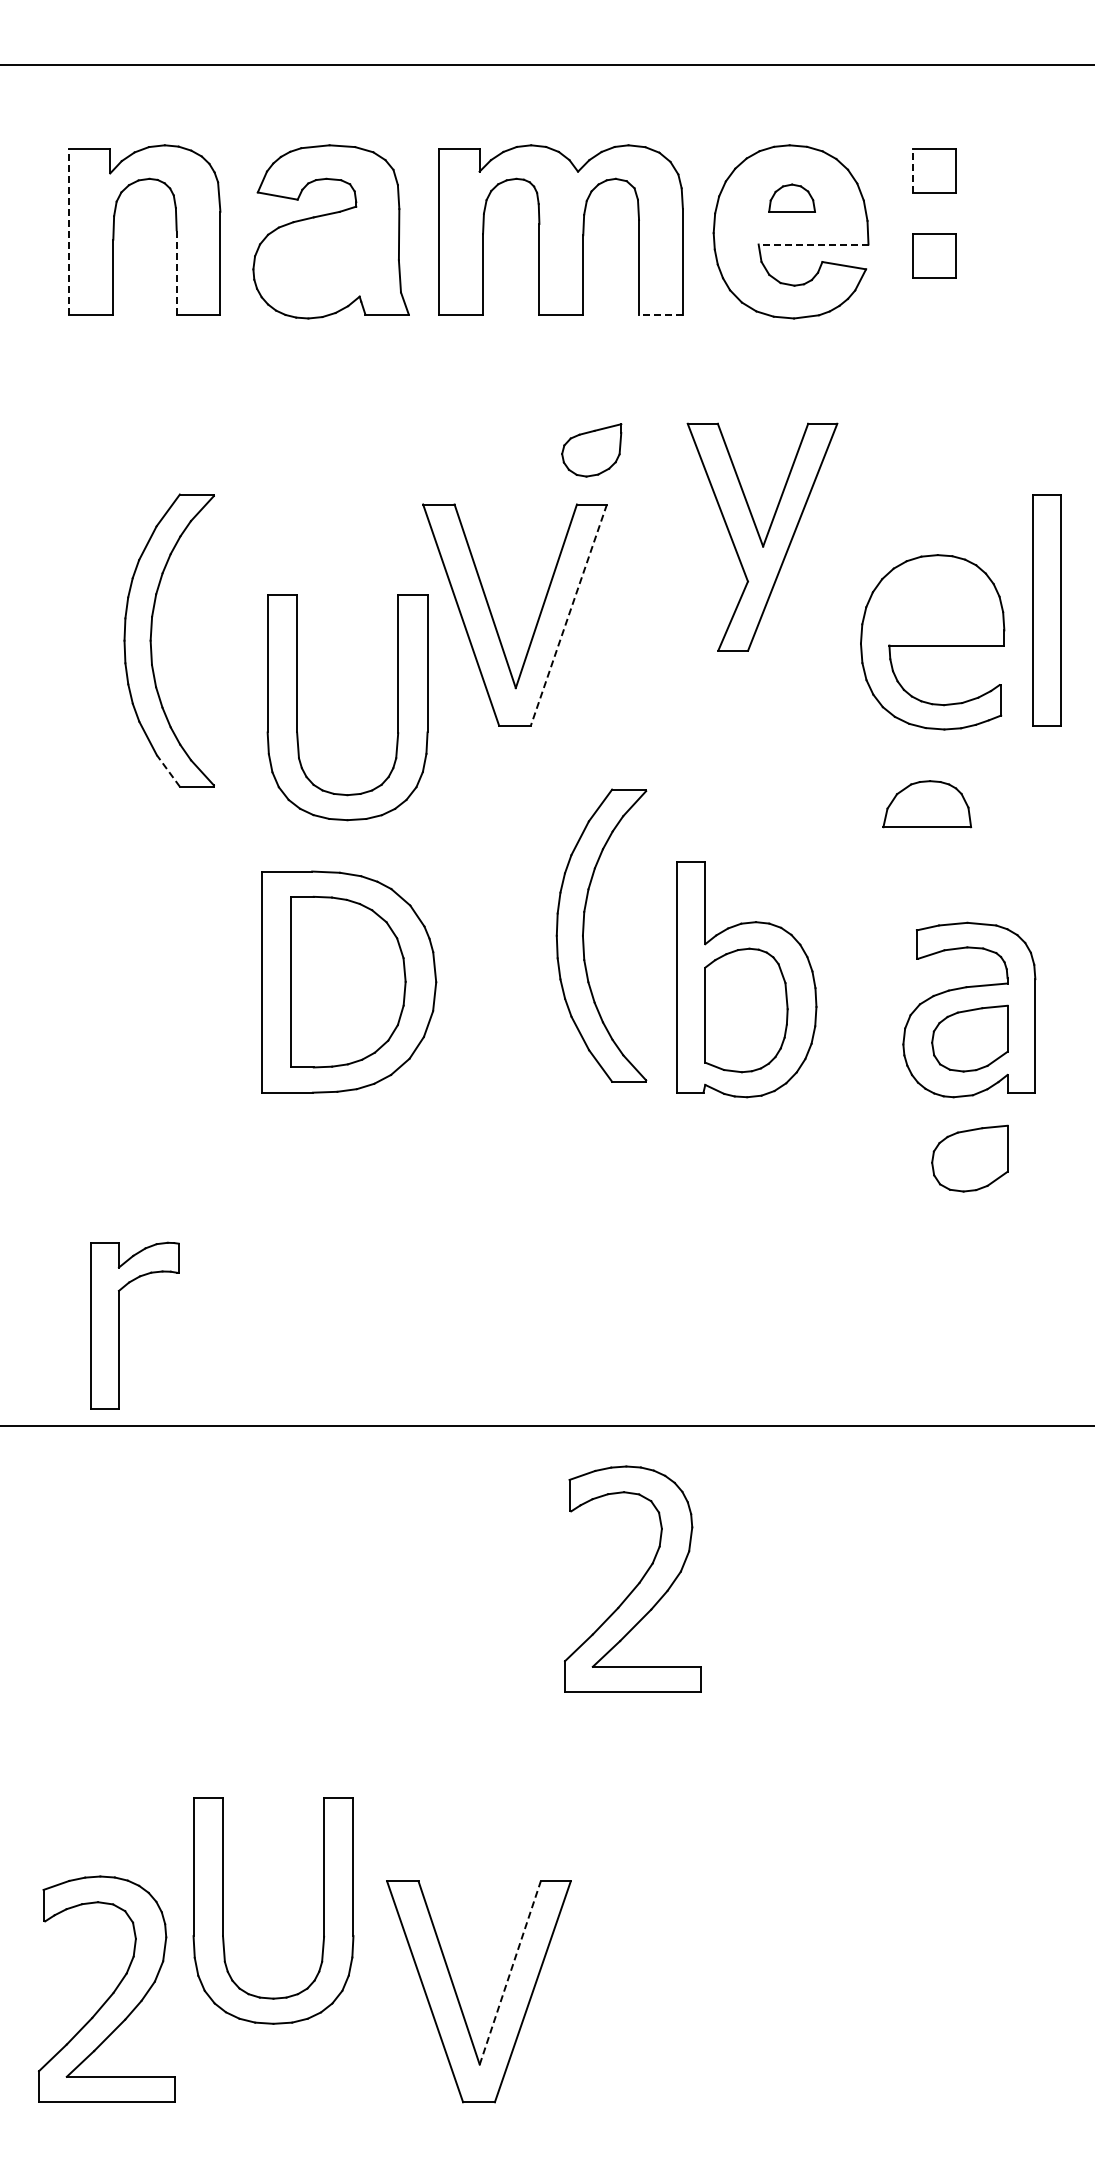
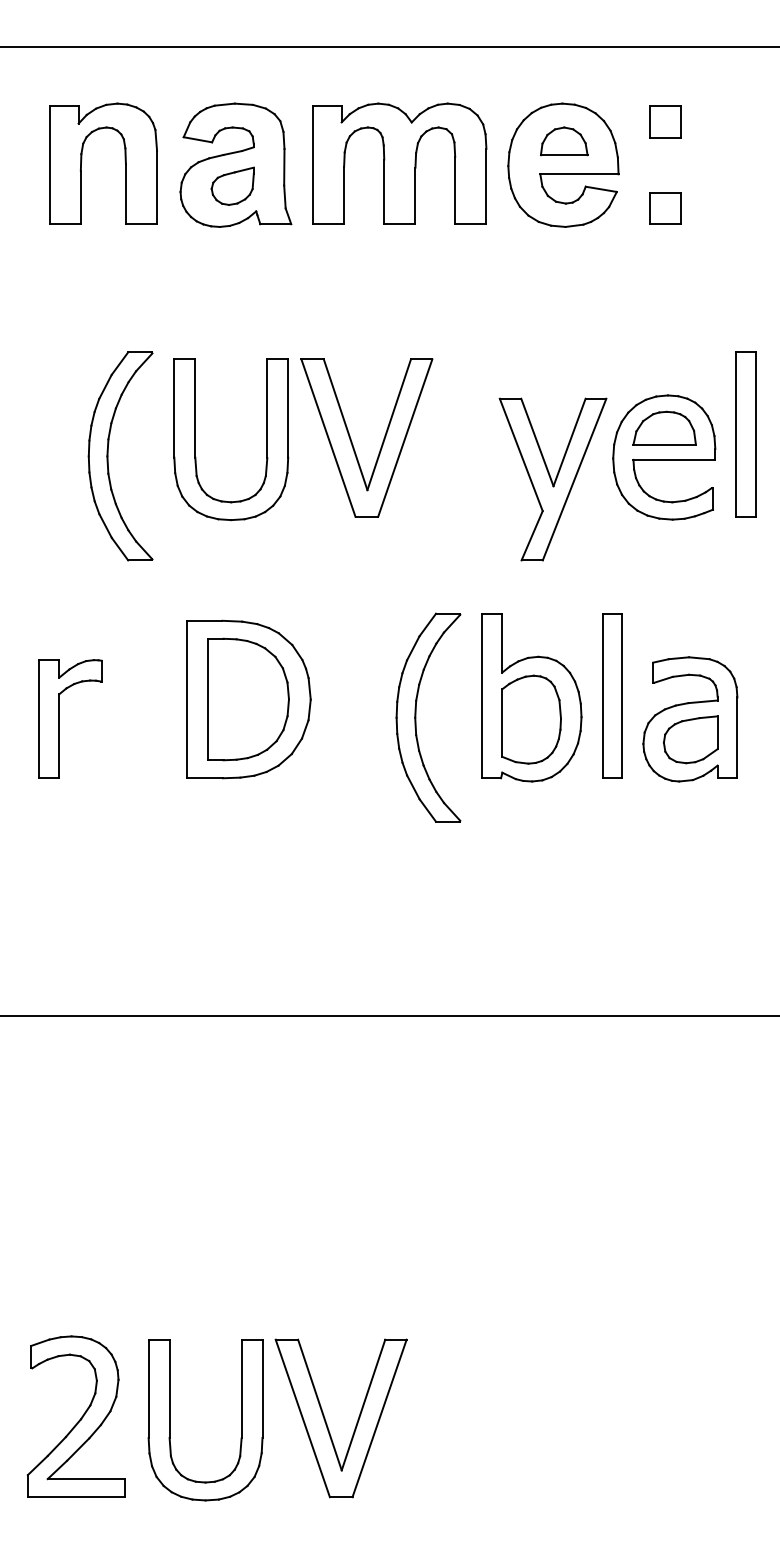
line: (912, 171) -> (649, 122), dashed -> solid
part: (791, 197) -> (563, 140), size x1.43
line: (69, 231) -> (49, 165), dashed -> solid
line: (813, 244) -> (579, 174), dashed -> solid
part: (934, 255) -> (665, 208), moved
line: (176, 271) -> (125, 193), dashed -> solid
line: (660, 314) -> (470, 224), dashed -> solid
part: (591, 450) -> (232, 186), moved
part: (762, 536) -> (553, 479), moved
line: (568, 615) -> (404, 438), dashed -> solid
part: (297, 707) -> (195, 439), moved
line: (168, 770) -> (120, 548), dashed -> solid
part: (927, 804) -> (664, 428), moved
part: (584, 931) -> (416, 714), moved
part: (859, 977) -> (612, 696), added
part: (969, 1158) -> (690, 825), removed
part: (119, 1325) -> (59, 719), moved
part: (637, 1583) -> (454, 1127), removed
part: (223, 1910) -> (169, 1419), moved
line: (510, 1972) -> (363, 1404), dashed -> solid

